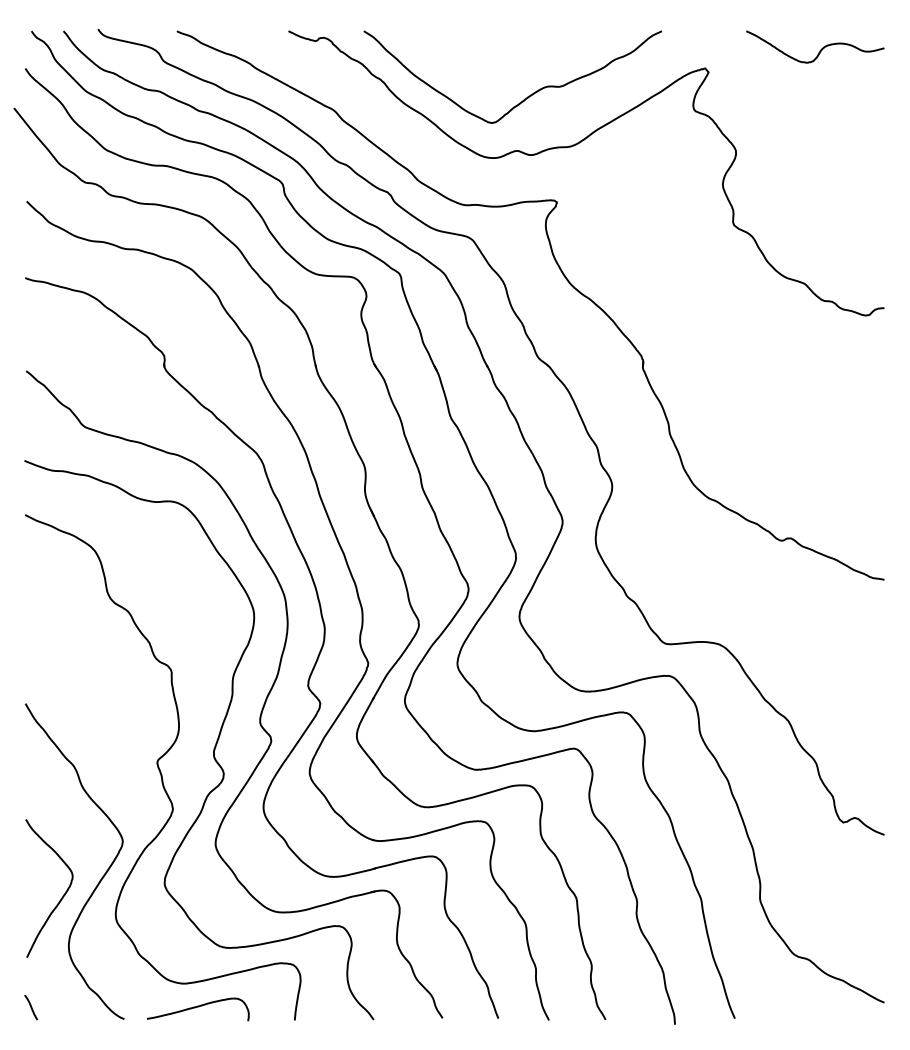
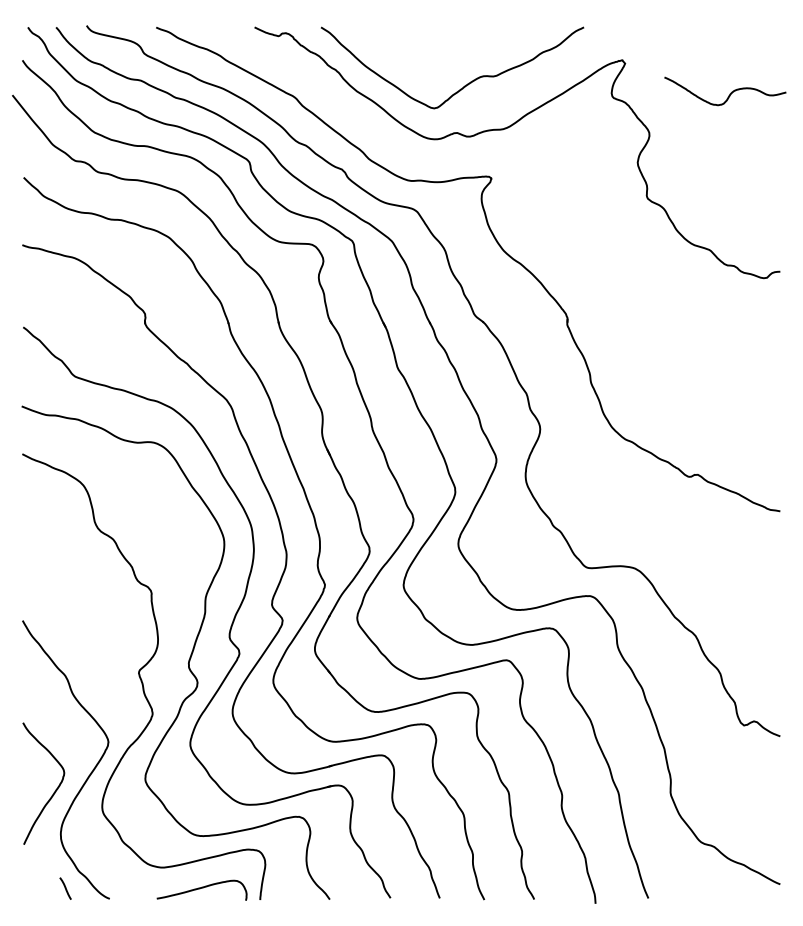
curve: (820, 50) -> (729, 94), moved
line: (31, 1007) -> (65, 888), moved
curve: (197, 1007) -> (201, 888), moved

